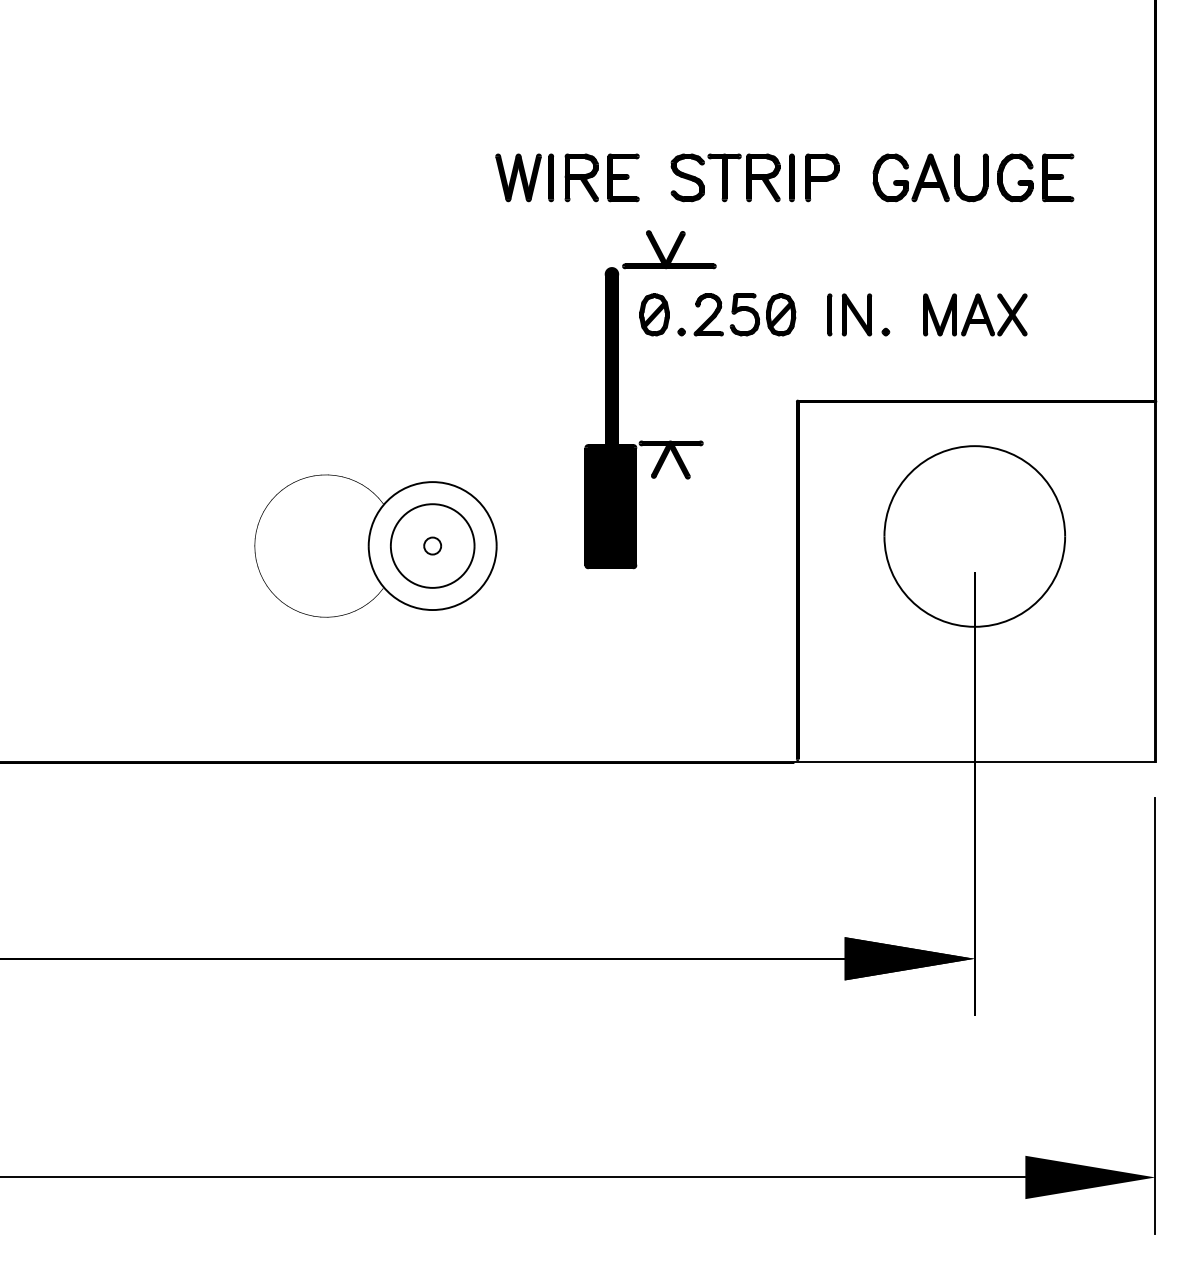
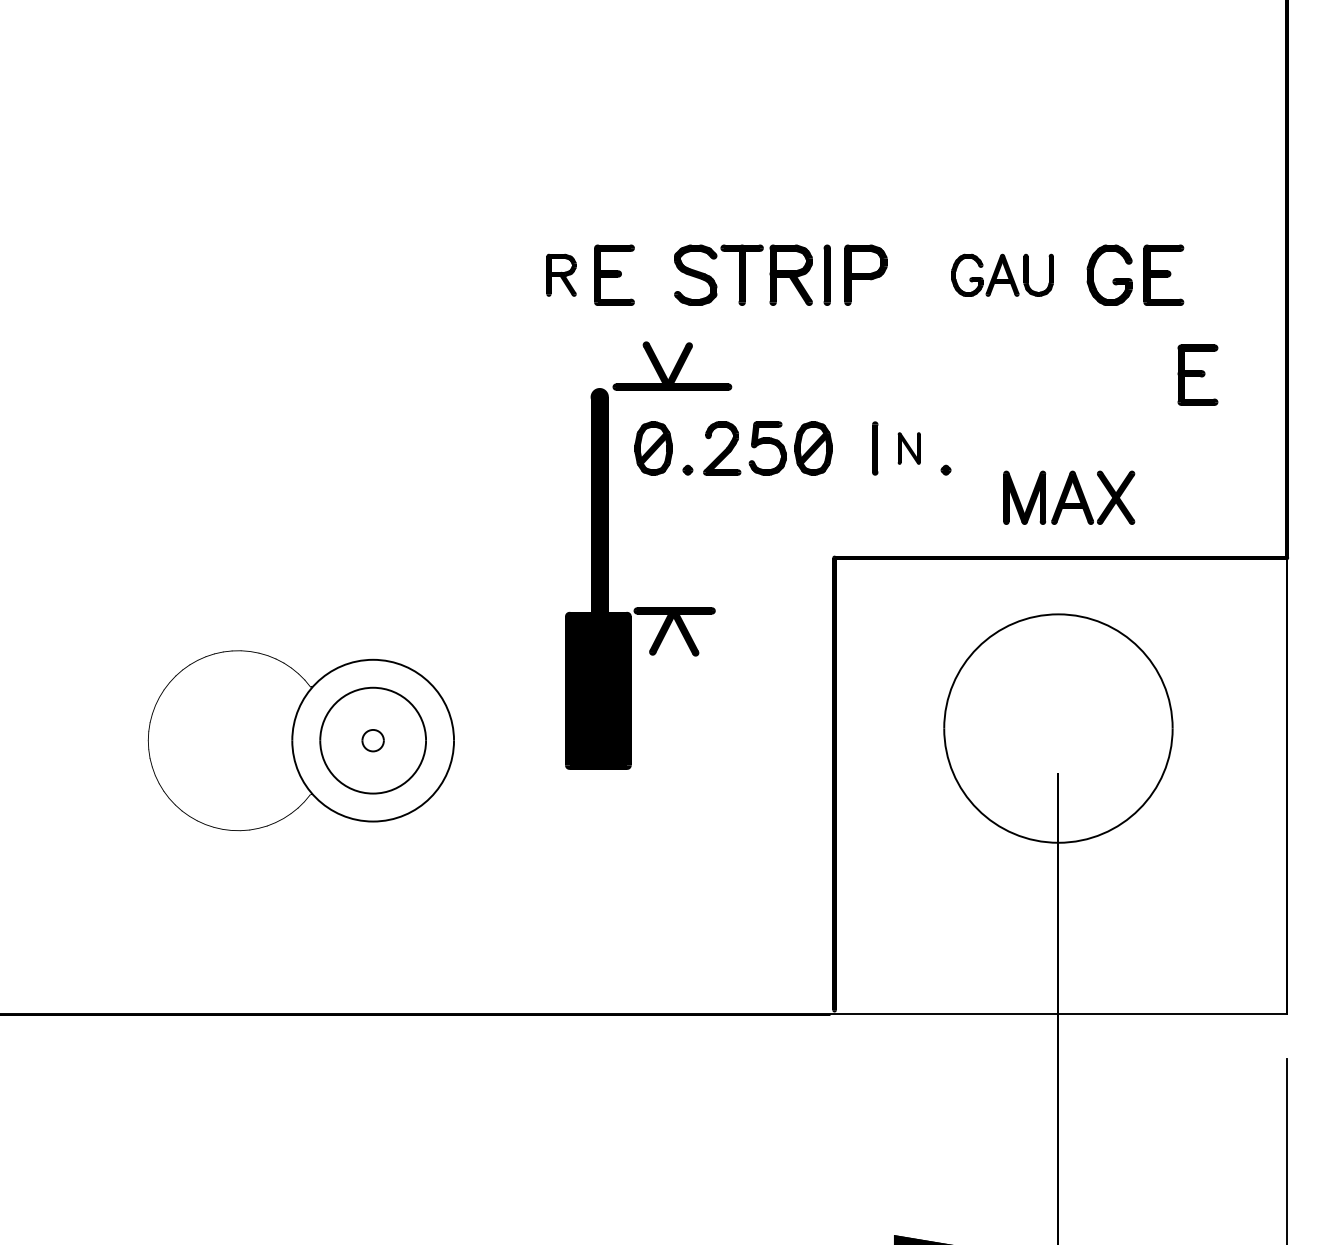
part: (524, 177) -> (489, 274), removed
part: (581, 177) -> (561, 274), size x0.7
part: (930, 177) -> (1002, 274), size x0.7
part: (1085, 256) -> (1198, 374), added
part: (856, 314) -> (908, 447), size x0.6
part: (975, 314) -> (1069, 497), moved

